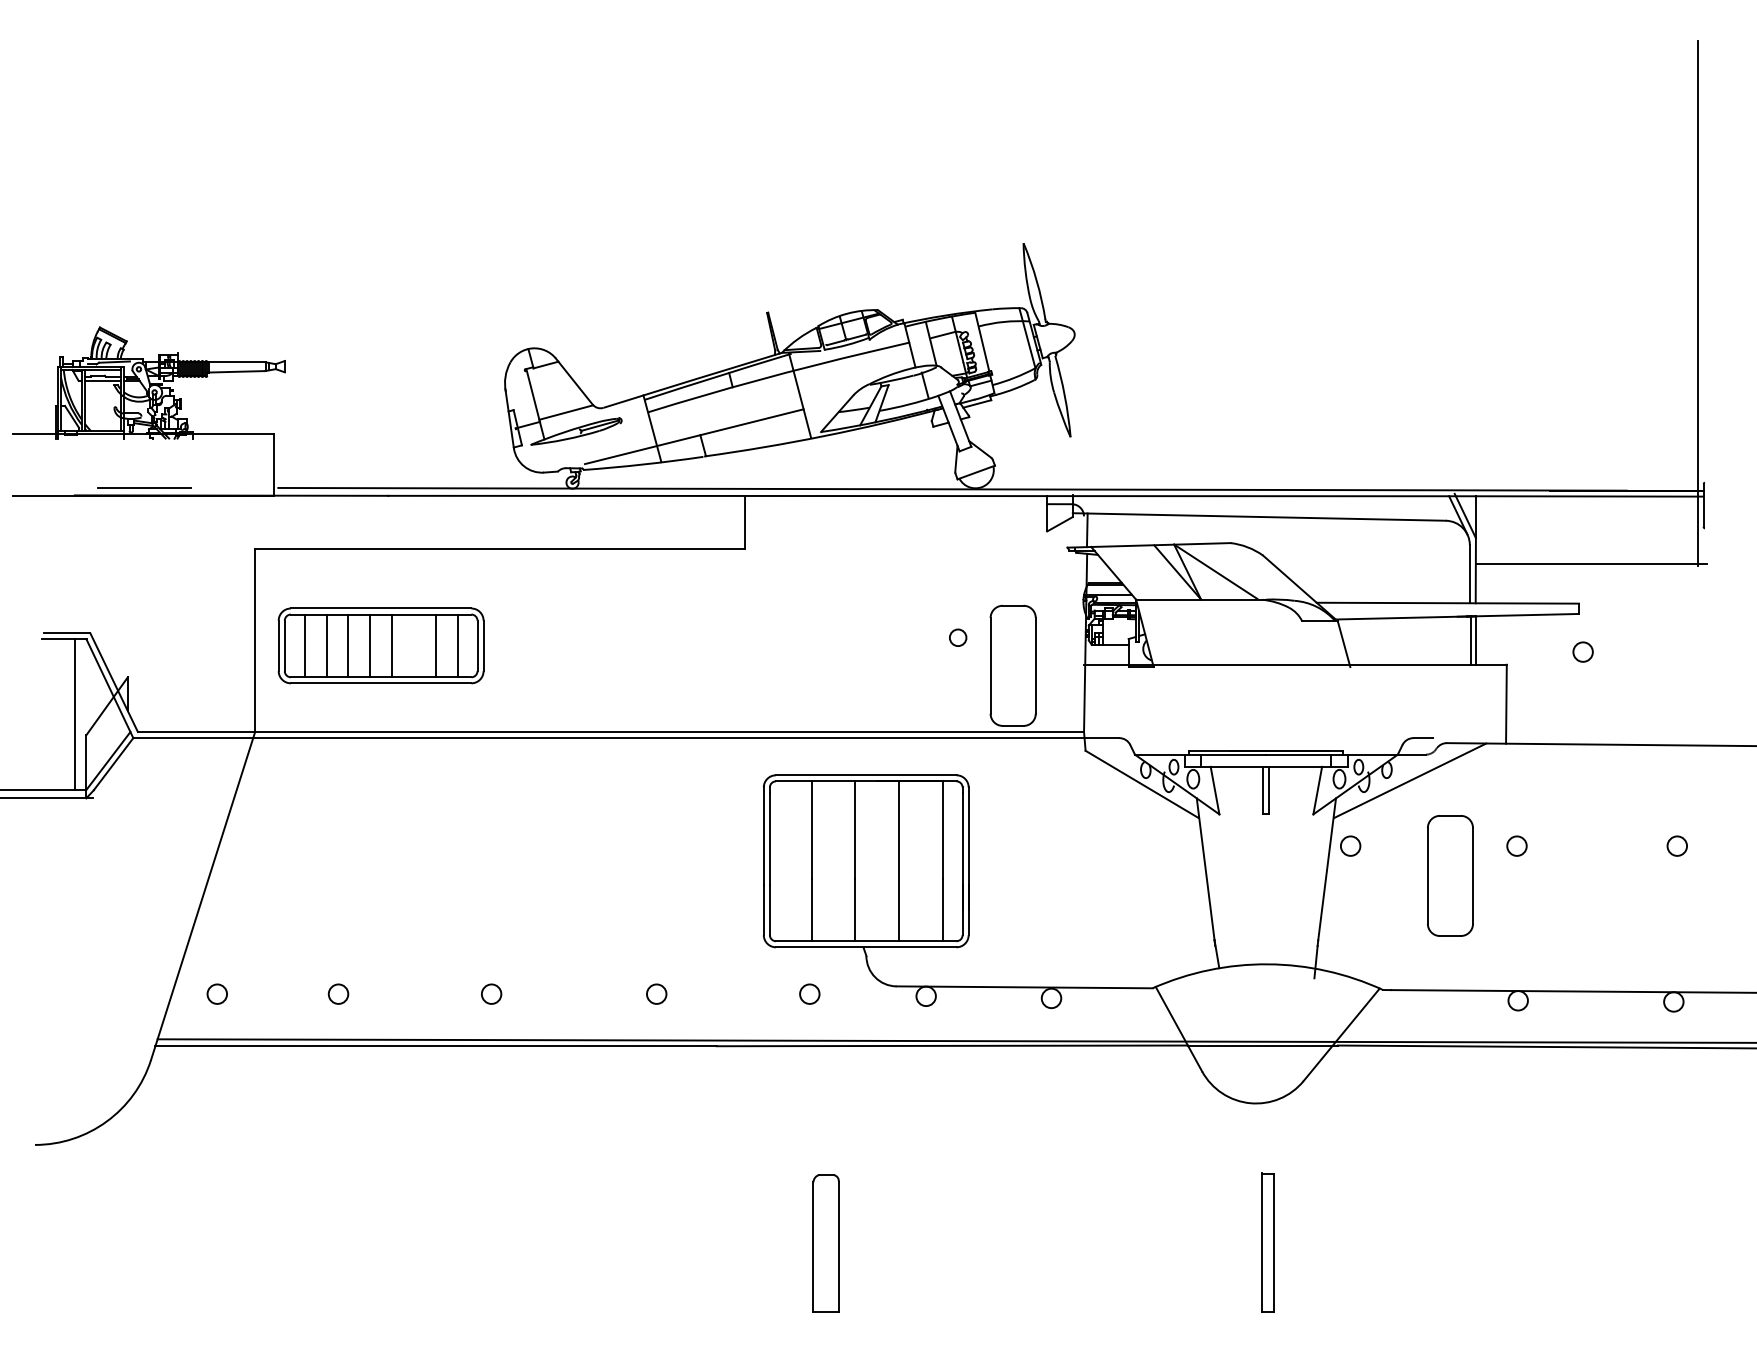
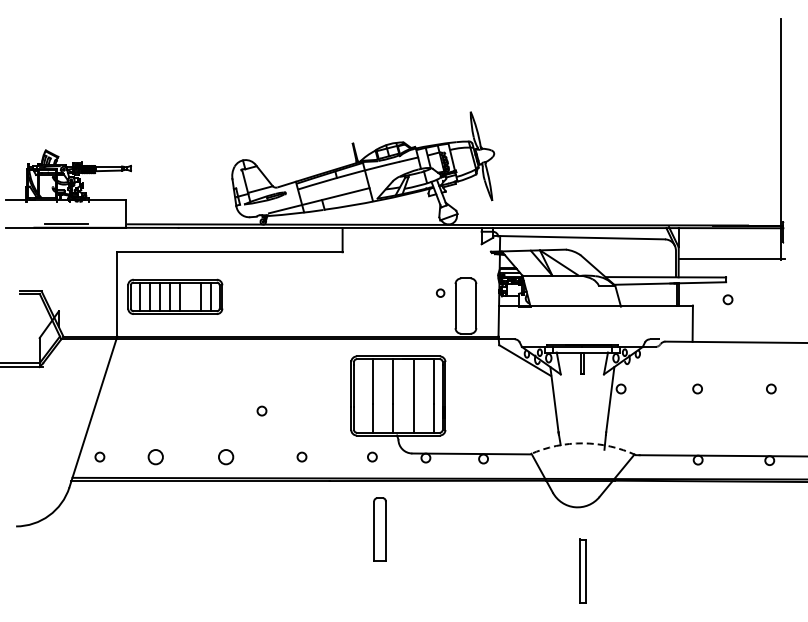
line: (75, 714) -> (34, 328), removed
line: (1410, 779) -> (648, 358), removed
part: (1449, 875) -> (666, 402), removed
circle: (568, 892) -> (261, 410), added
arc: (1268, 964) -> (583, 443), solid -> dashed
circle: (338, 992) -> (155, 456), size x1.6
circle: (490, 992) -> (225, 456), size x1.6
part: (825, 1242) -> (379, 529), moved

